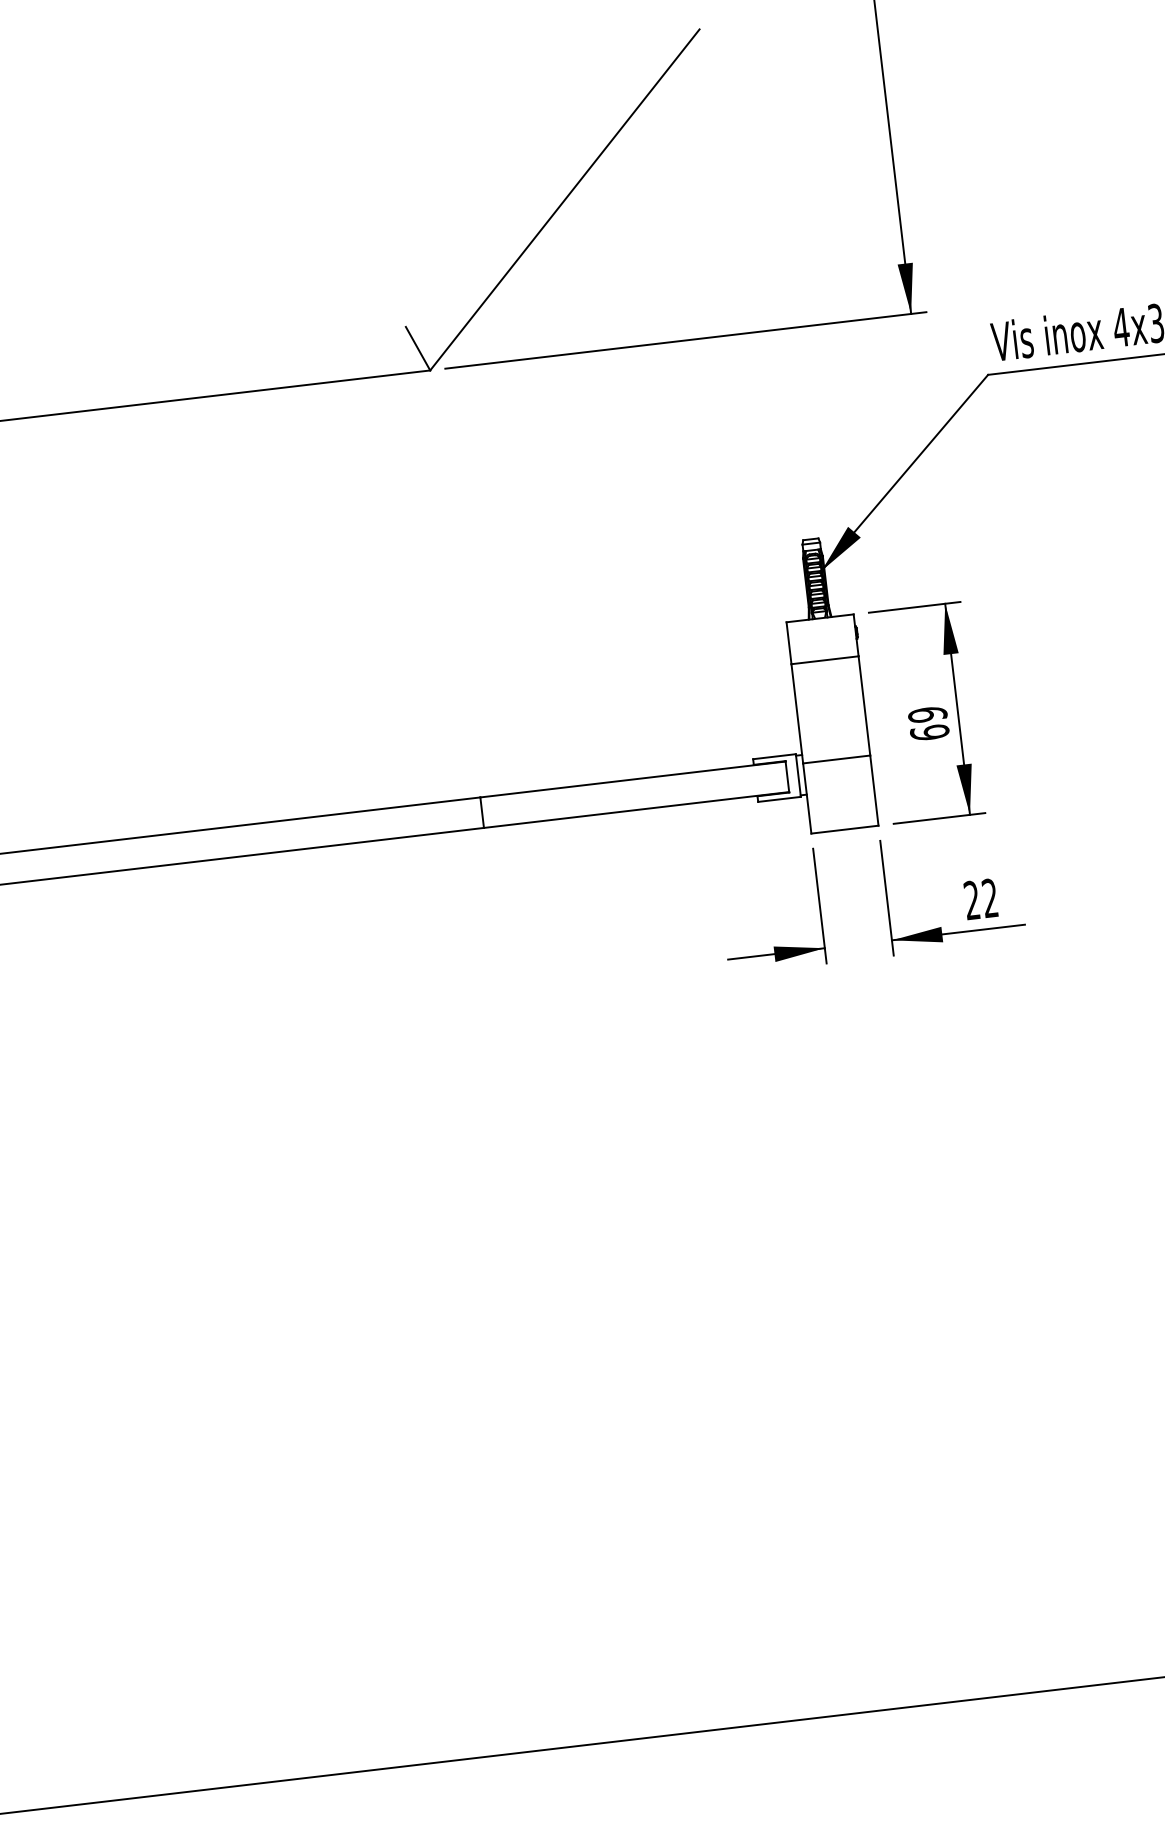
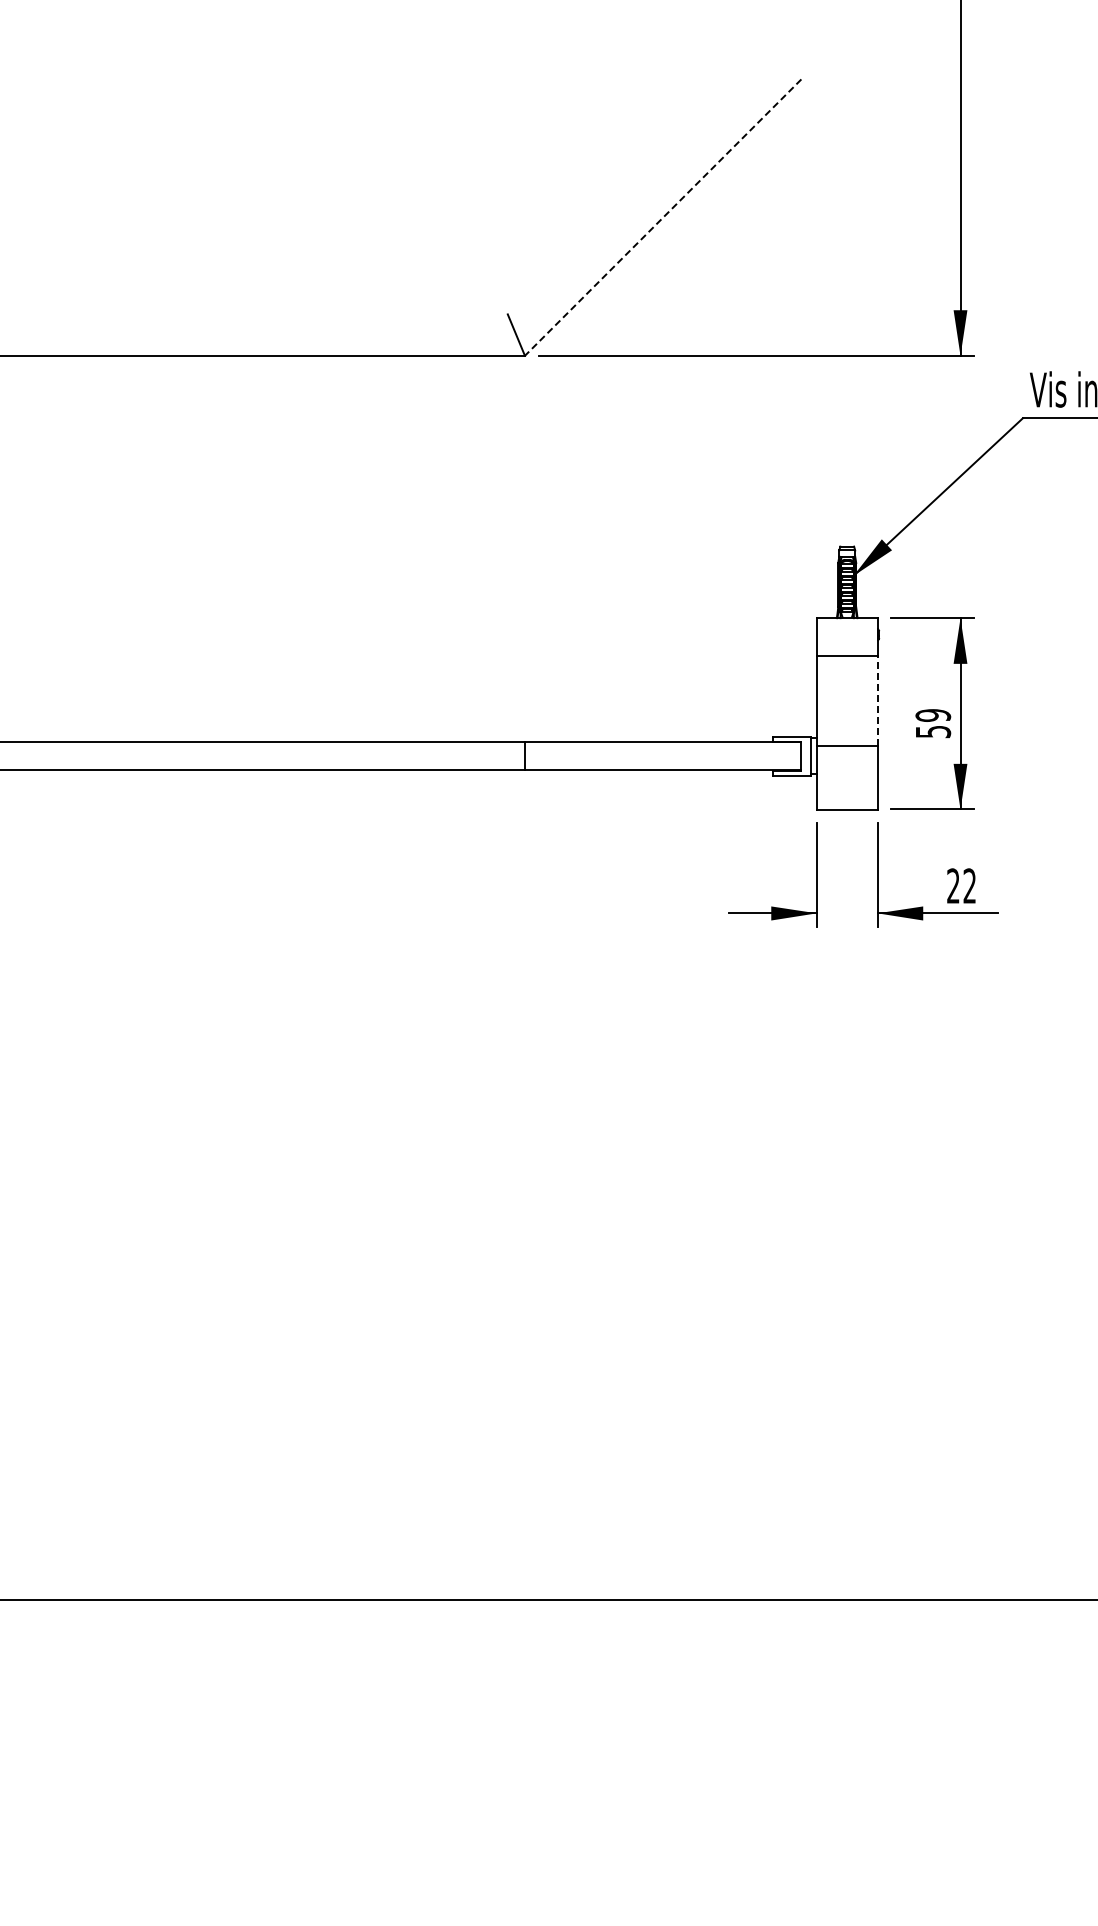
line: (564, 199) -> (662, 217), solid -> dashed
line: (864, 706) -> (877, 701), solid -> dashed
text: (930, 732) -> (933, 731), 69 -> 59

